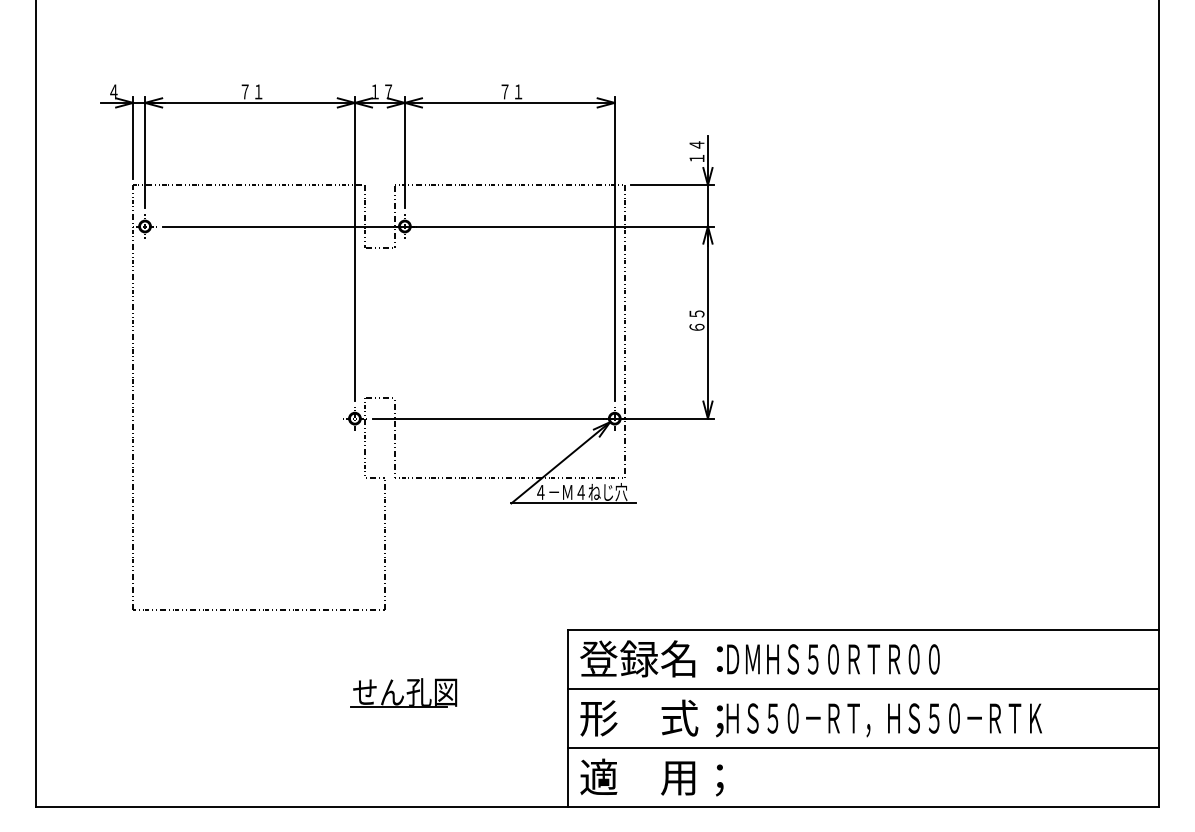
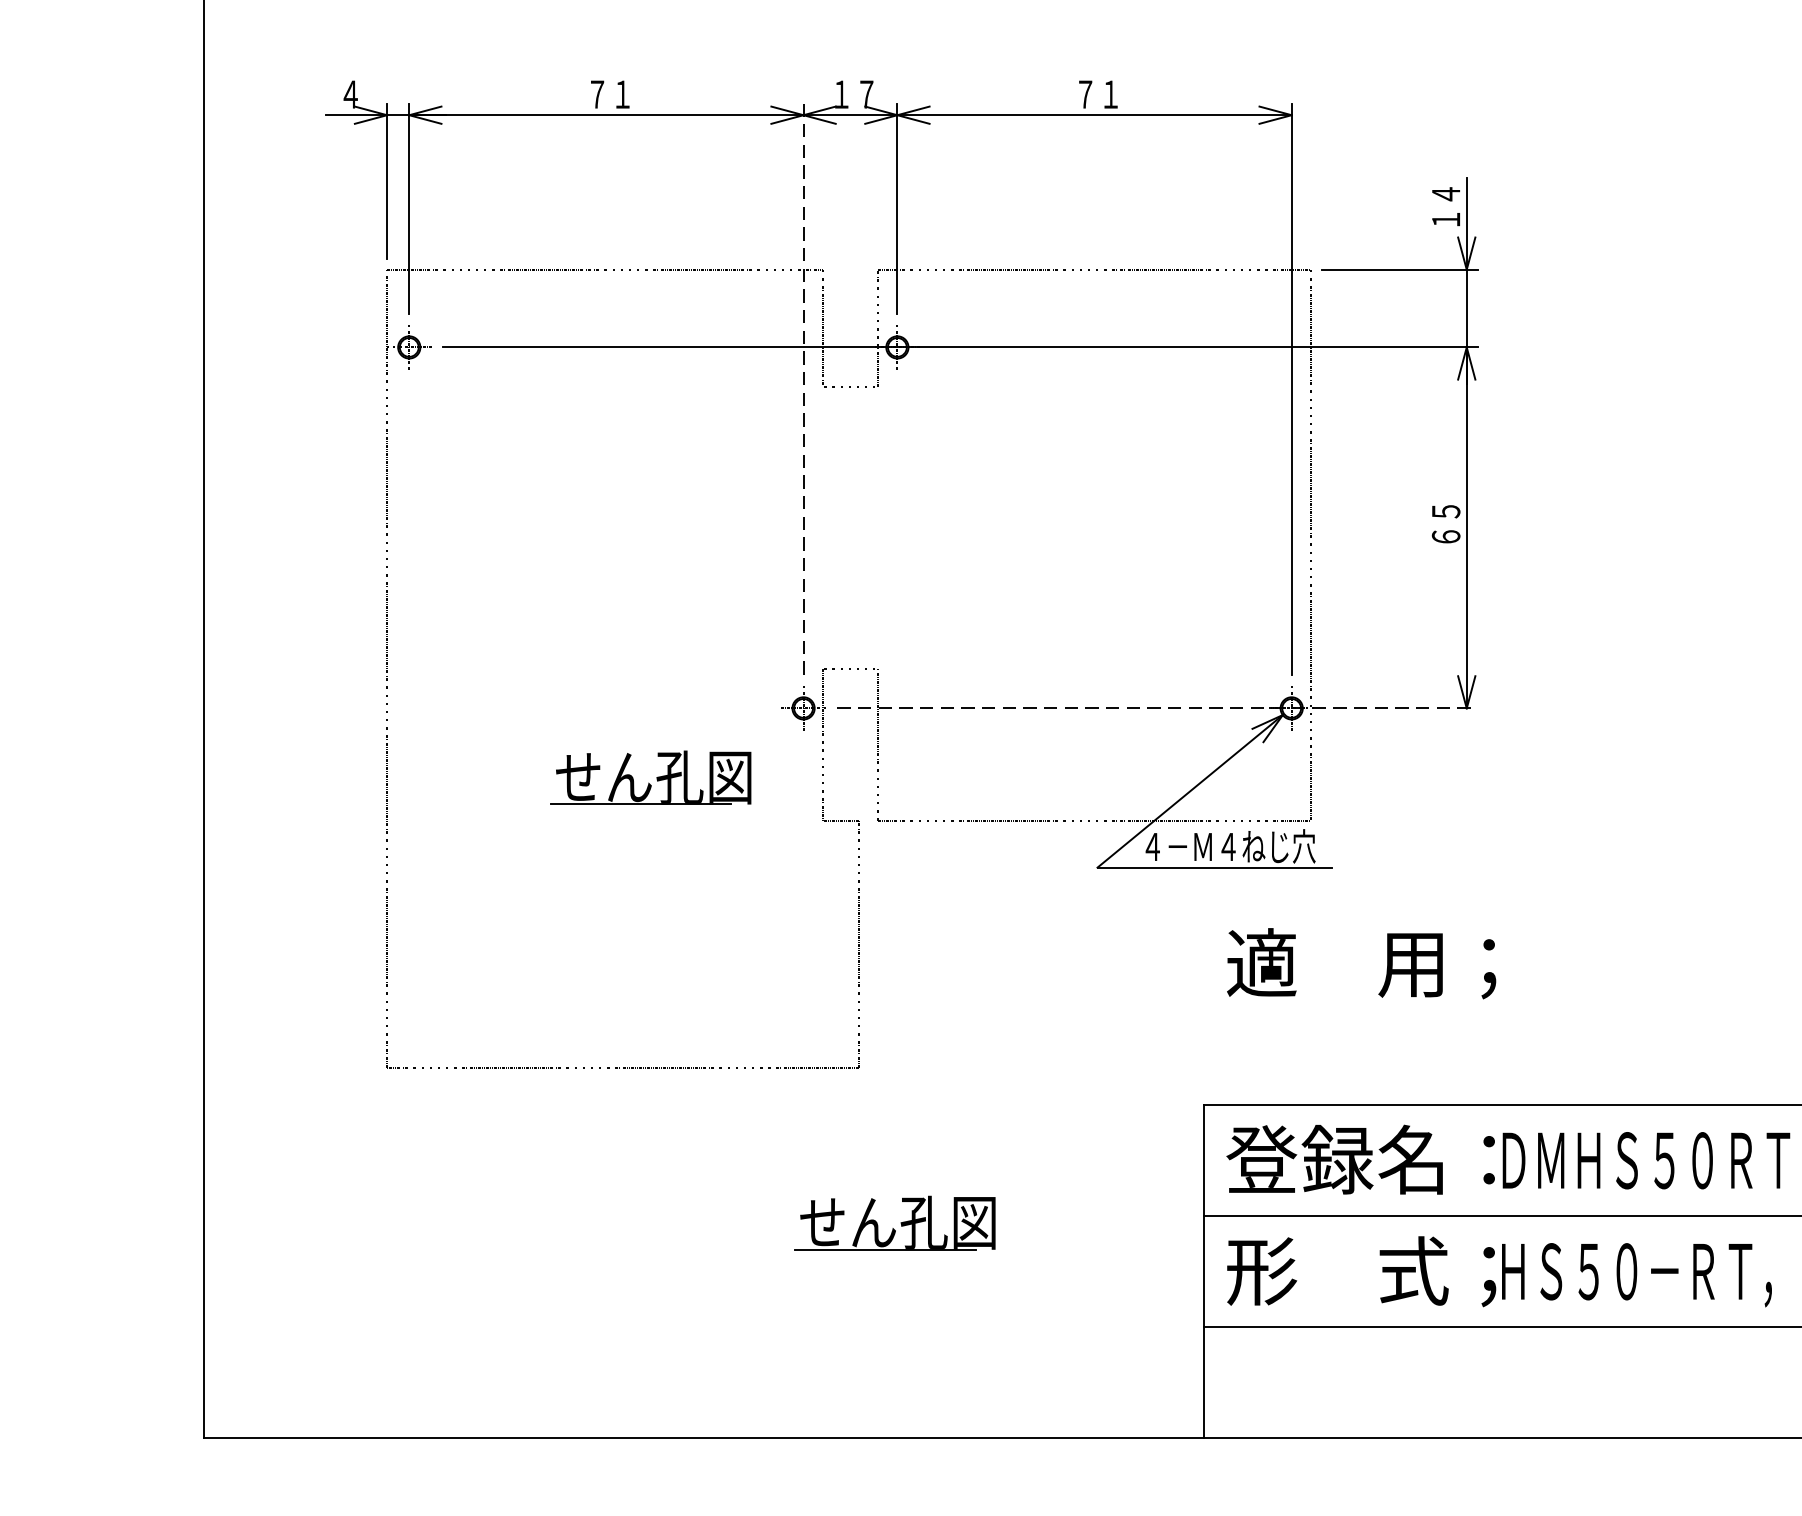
line: (354, 248) -> (802, 388), solid -> dashed
line: (543, 418) -> (1157, 708), solid -> dashed
part: (273, 455) -> (650, 777), added
text: (651, 777) -> (1360, 963), moved

